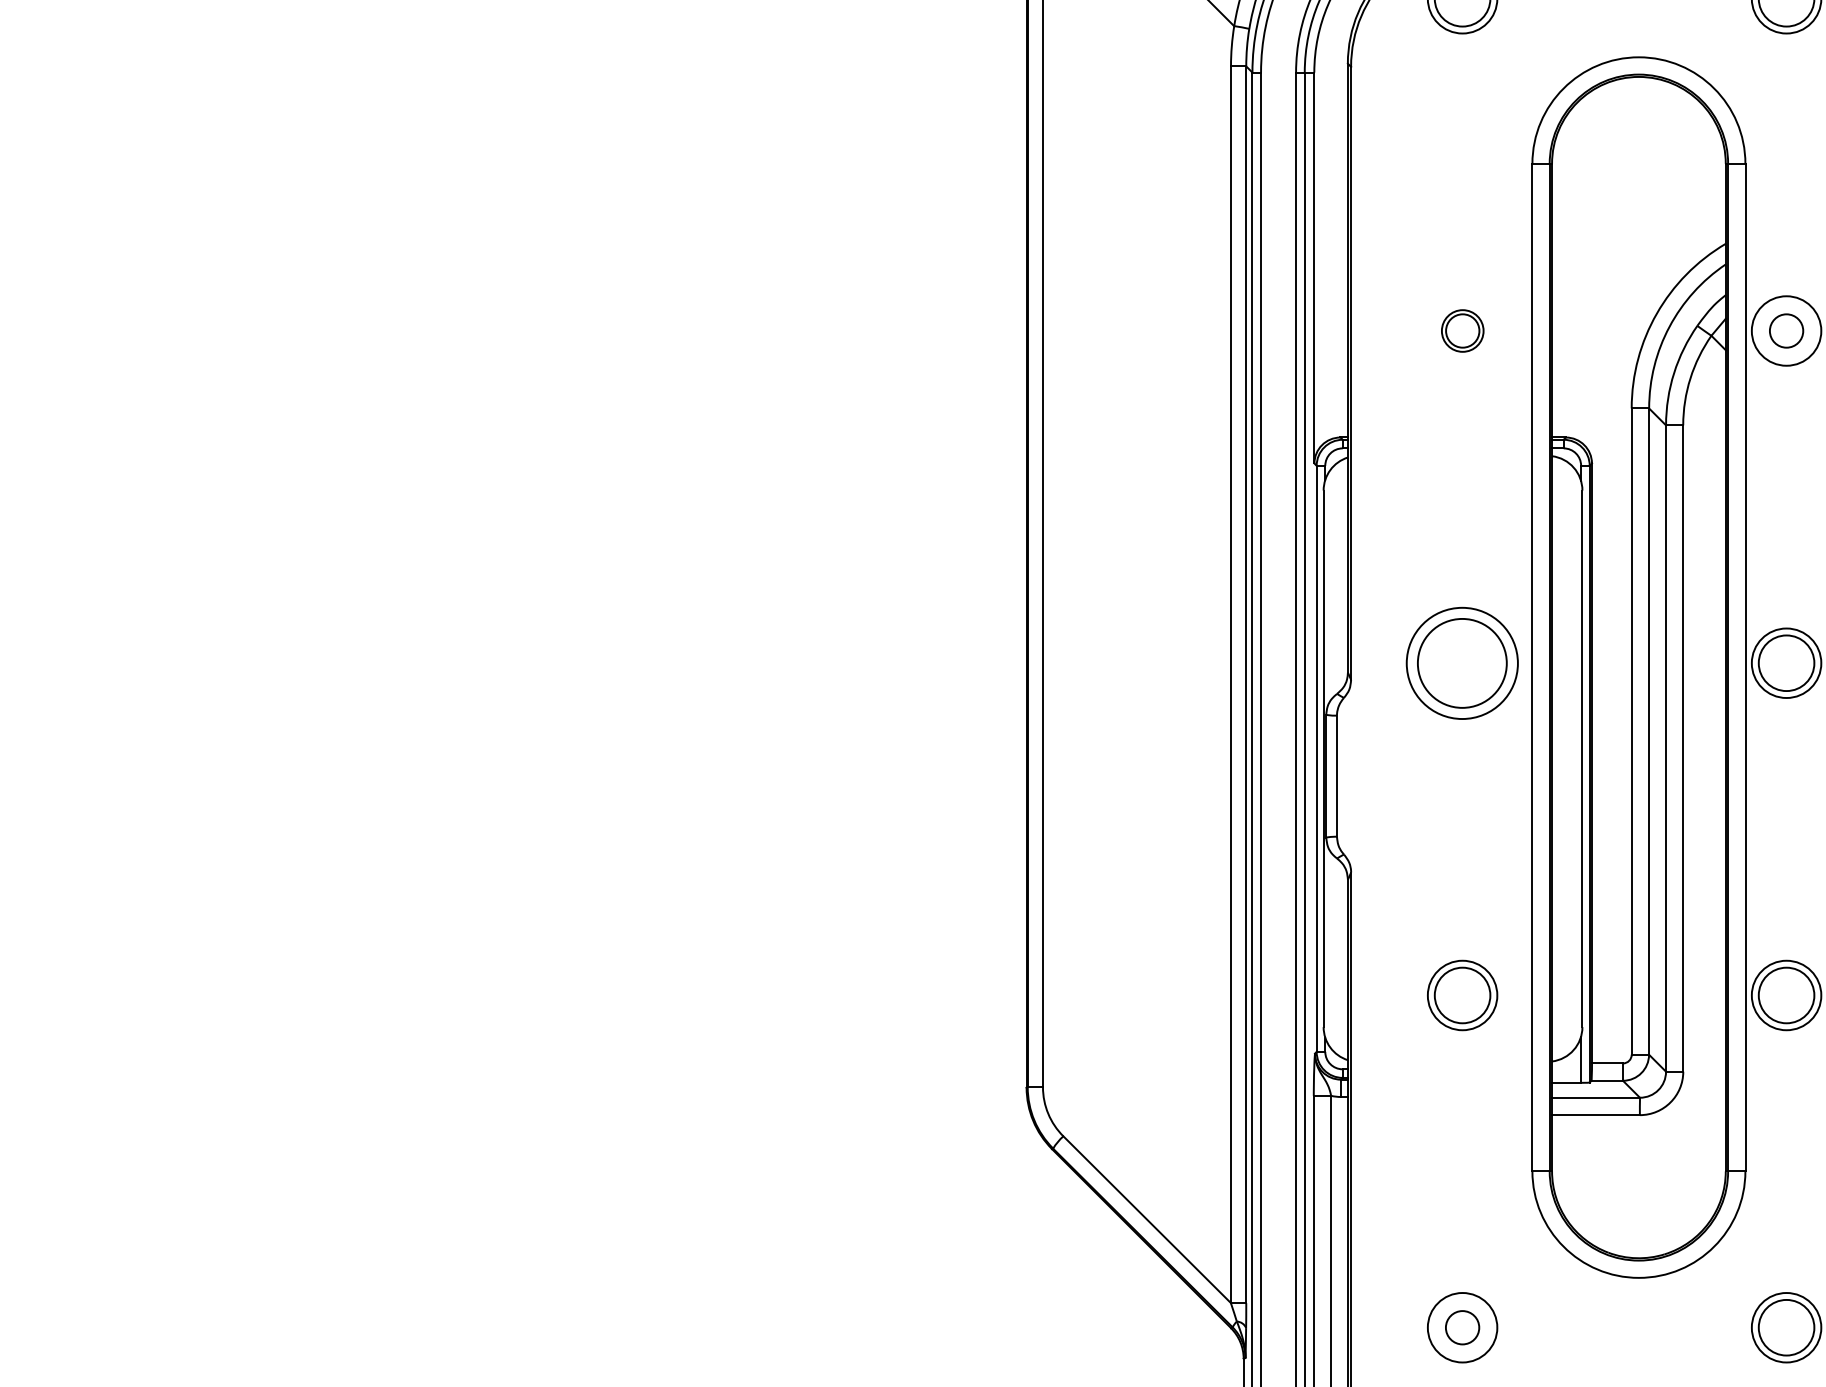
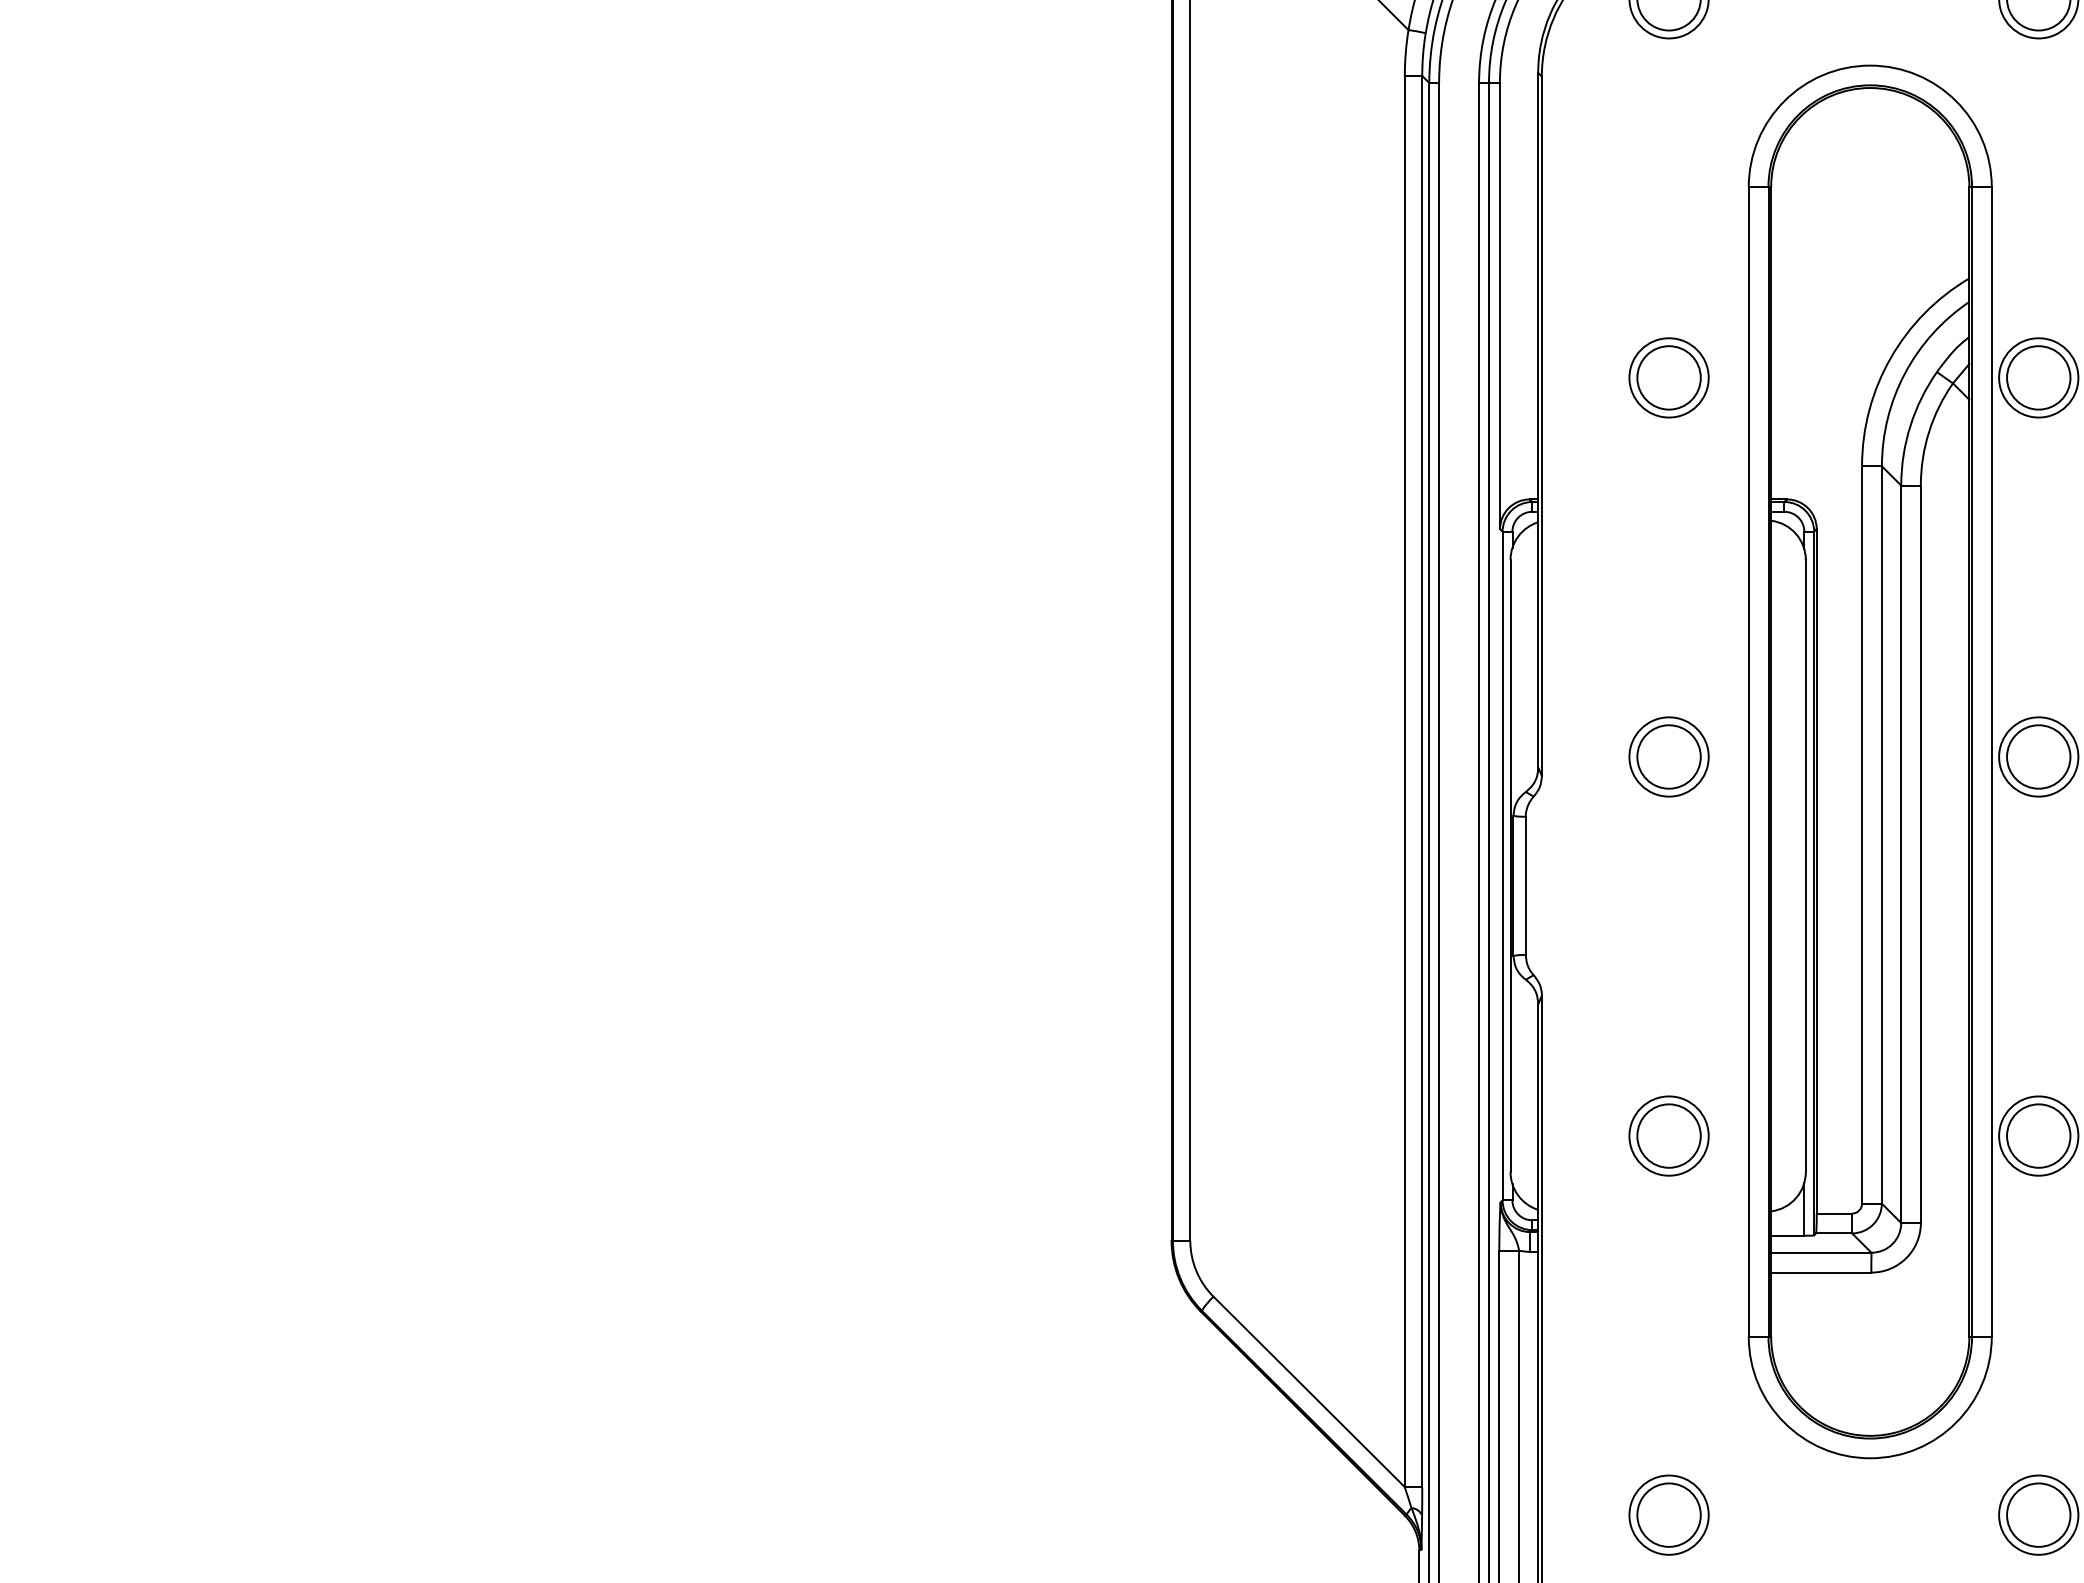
part: (1462, 330) -> (1668, 377), size x1.67
circle: (1786, 330) -> (2038, 377), size x1.67
part: (1462, 662) -> (1668, 756), size x0.62
circle: (1462, 1327) -> (1668, 1514), size x1.67

